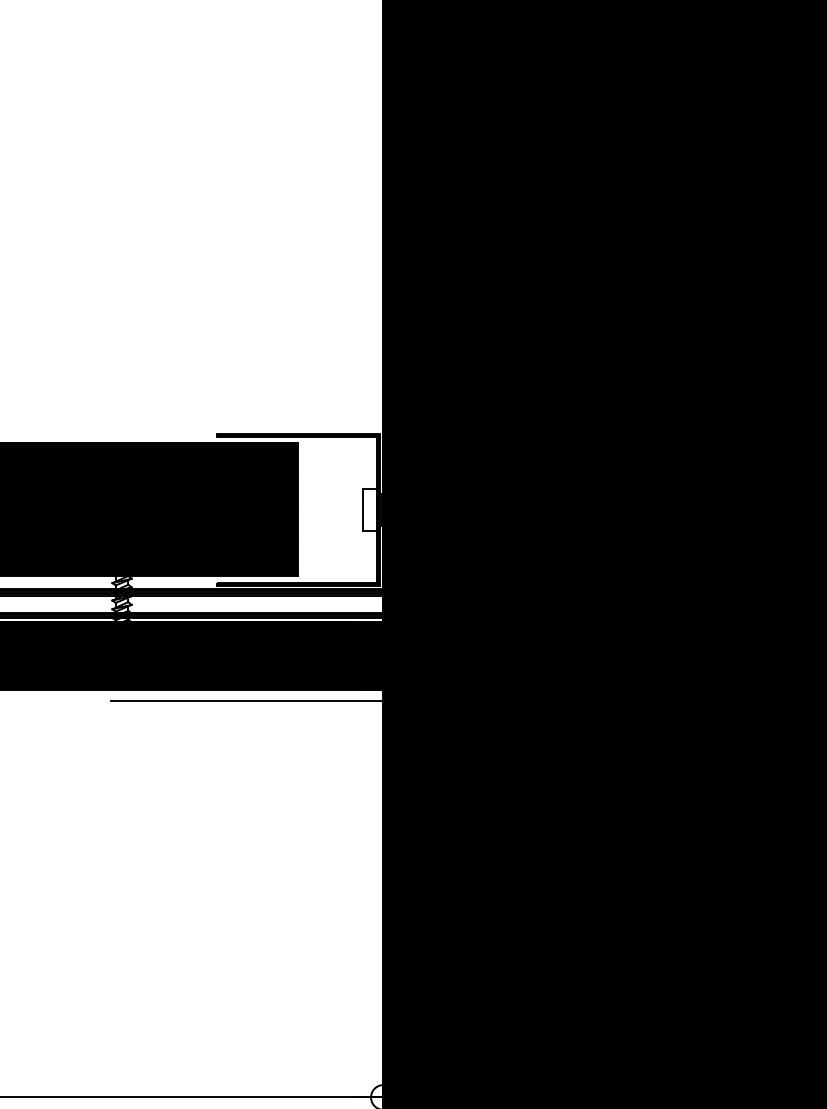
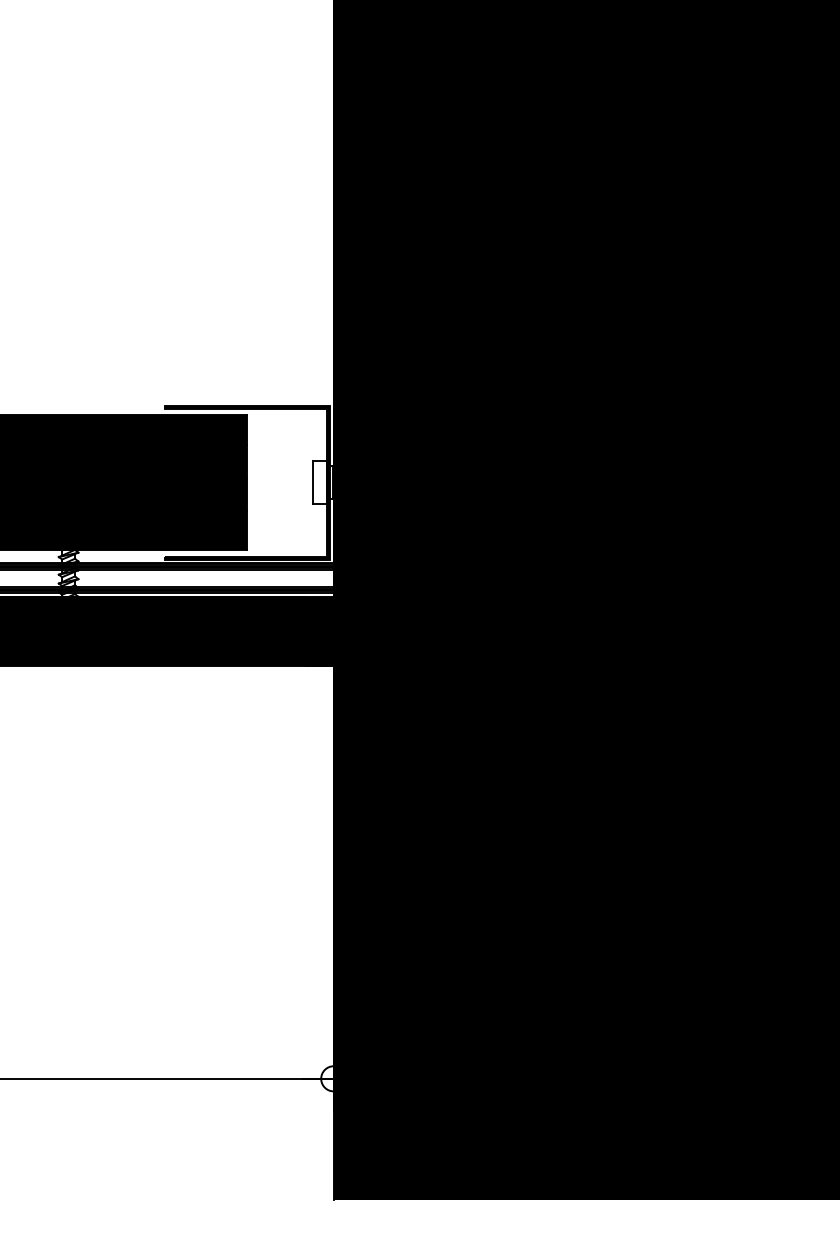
line: (247, 700) -> (195, 676), removed

